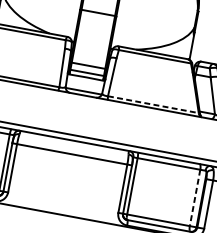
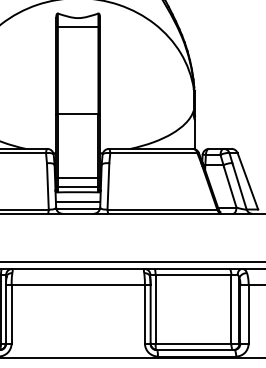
line: (84, 85) -> (77, 202), added
line: (153, 104) -> (162, 209), dashed -> solid
line: (195, 197) -> (231, 309), dashed -> solid

